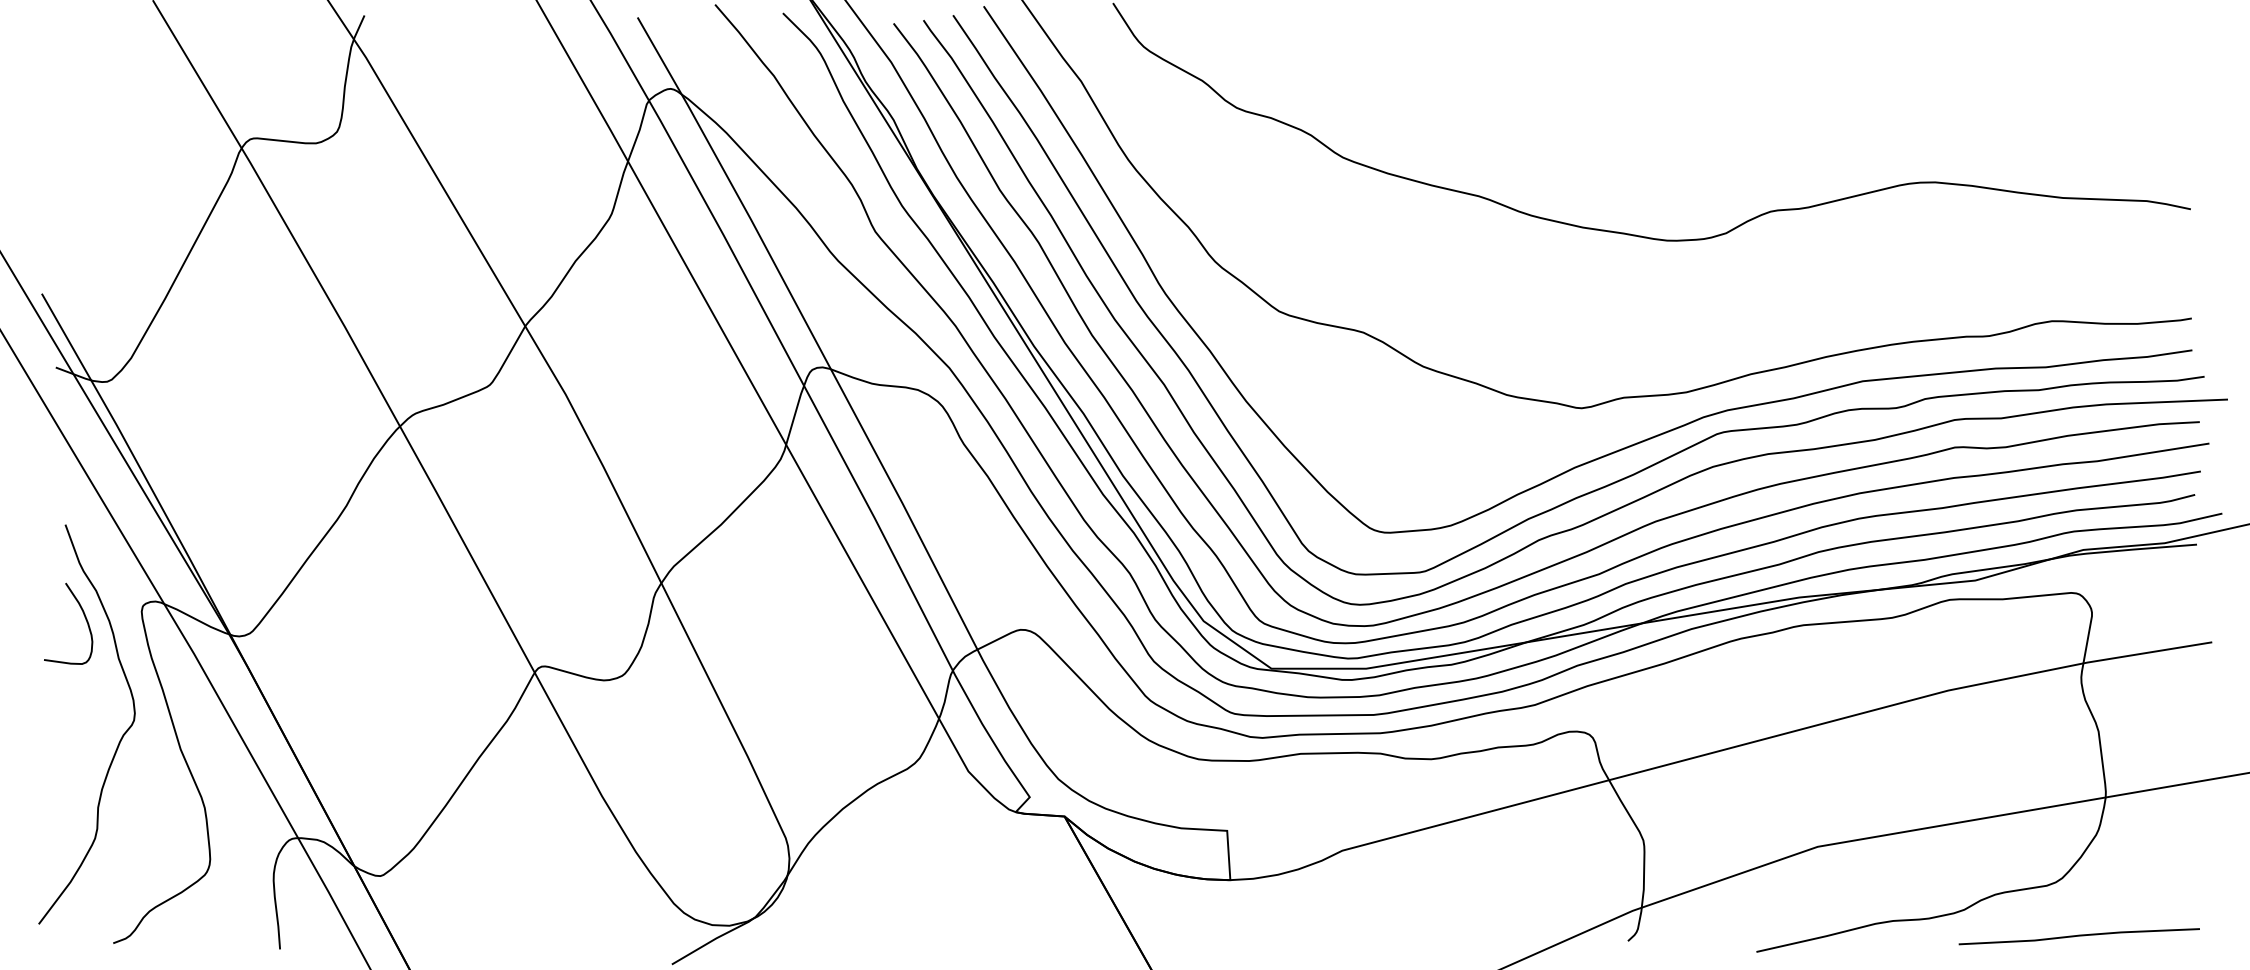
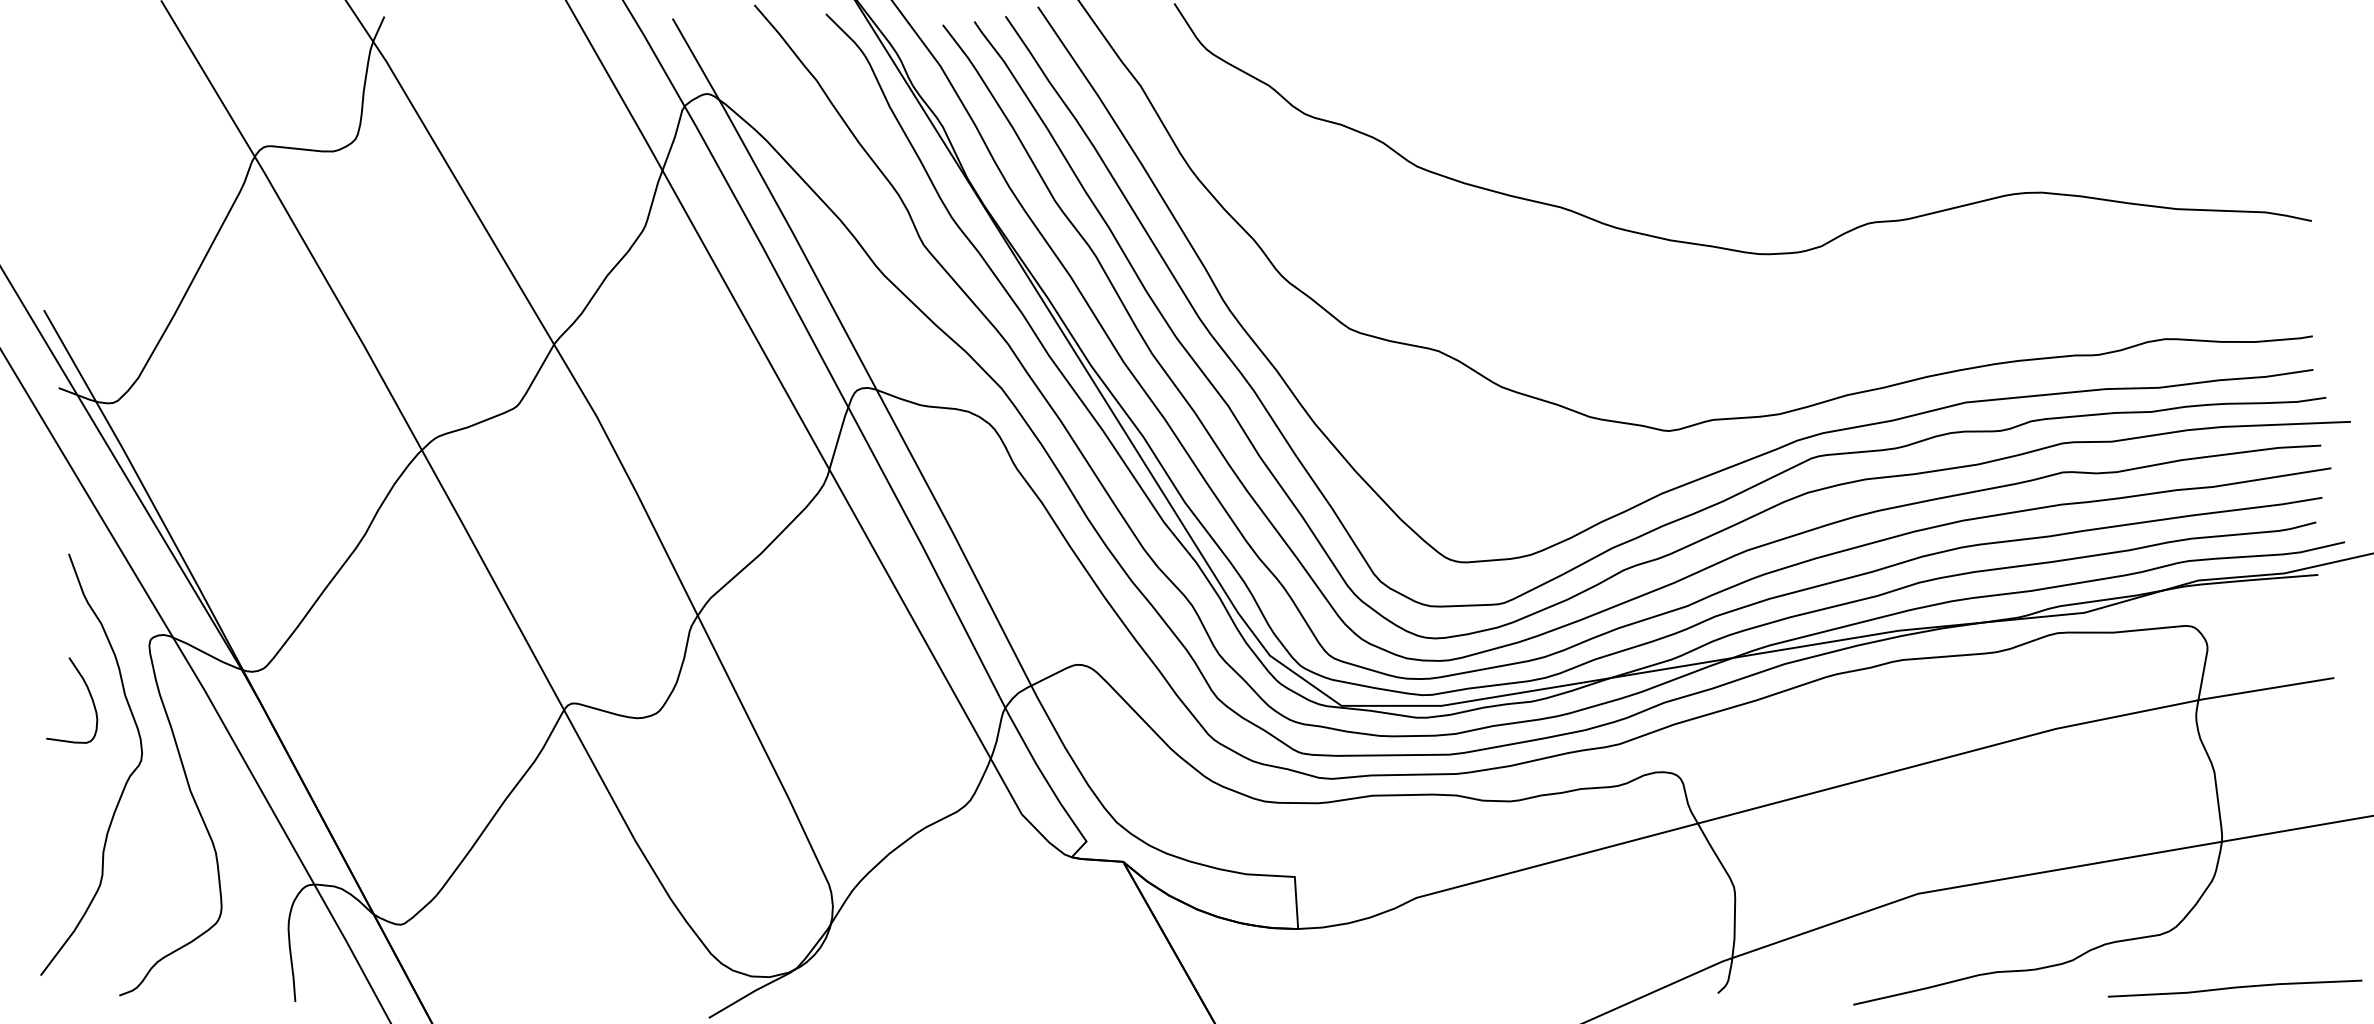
curve: (85, 619) -> (89, 695), moved
line: (2078, 936) -> (2234, 988), moved

